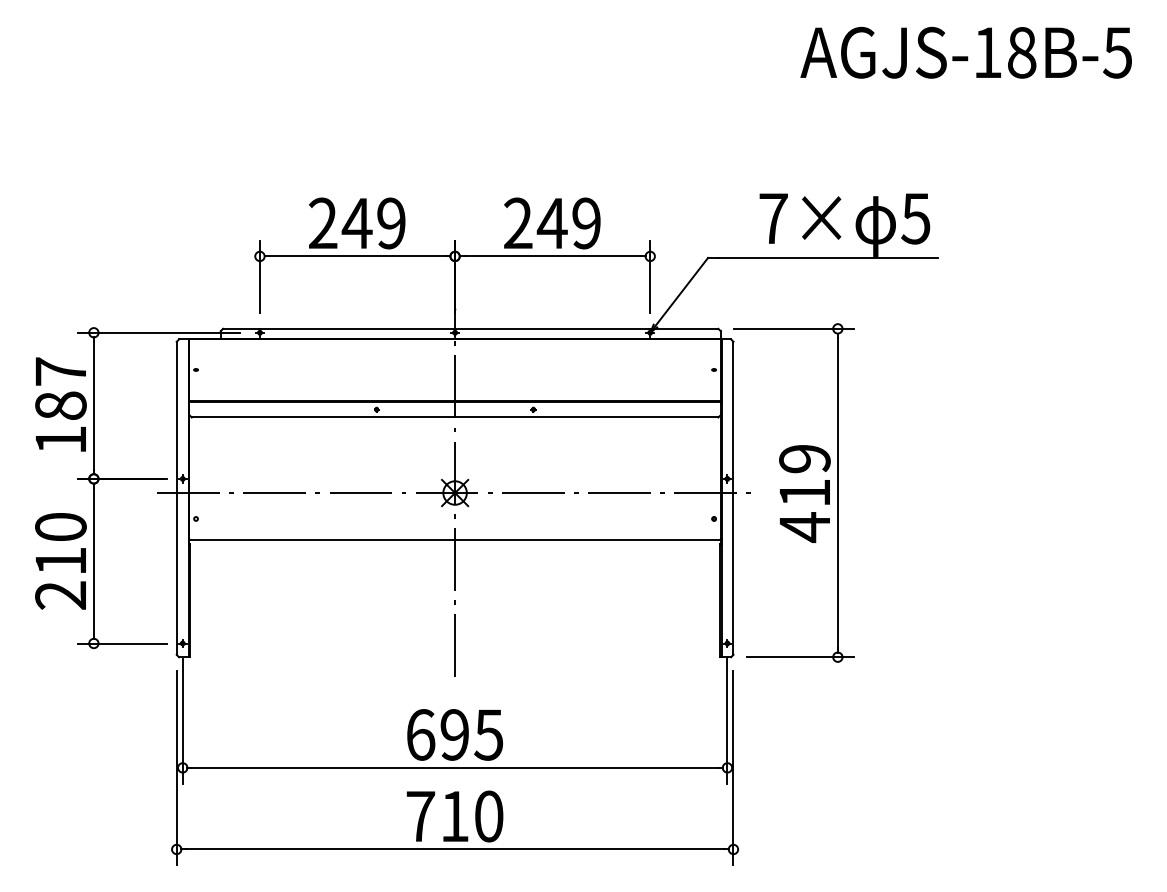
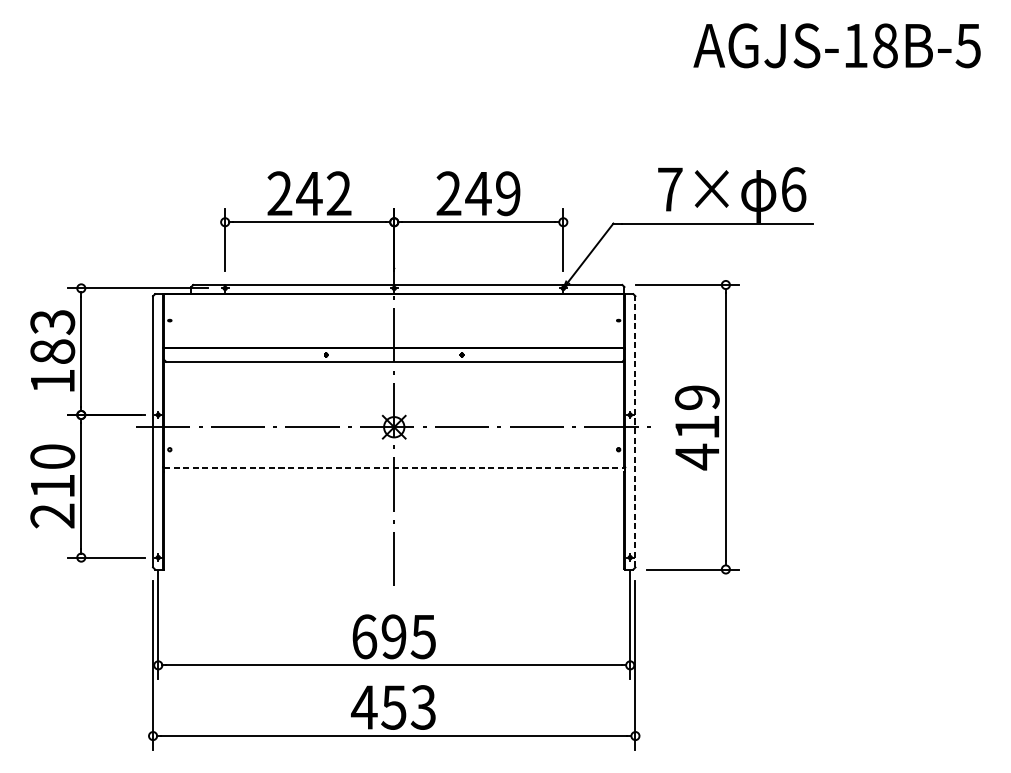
text: (915, 218) -> (793, 189), 5 -> 6
text: (391, 223) -> (339, 193), 249 -> 242
text: (60, 371) -> (52, 321), 187 -> 183
line: (733, 498) -> (635, 431), solid -> dashed
line: (455, 540) -> (394, 468), solid -> dashed
text: (454, 816) -> (393, 707), 710 -> 453

